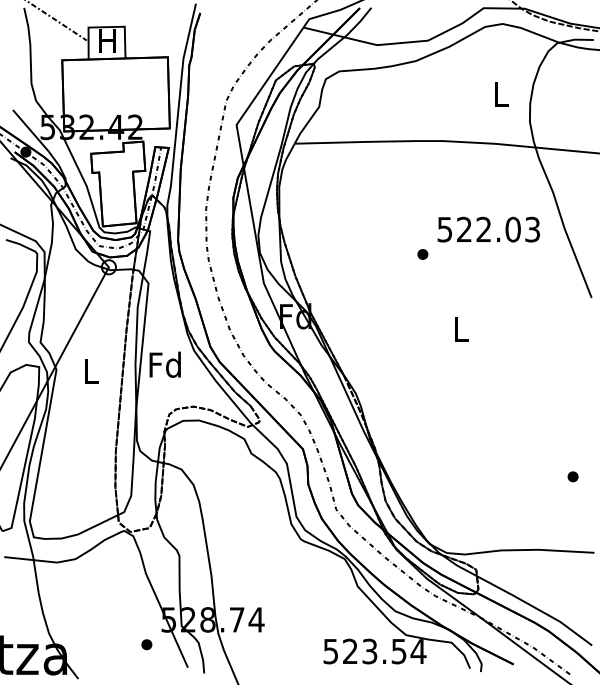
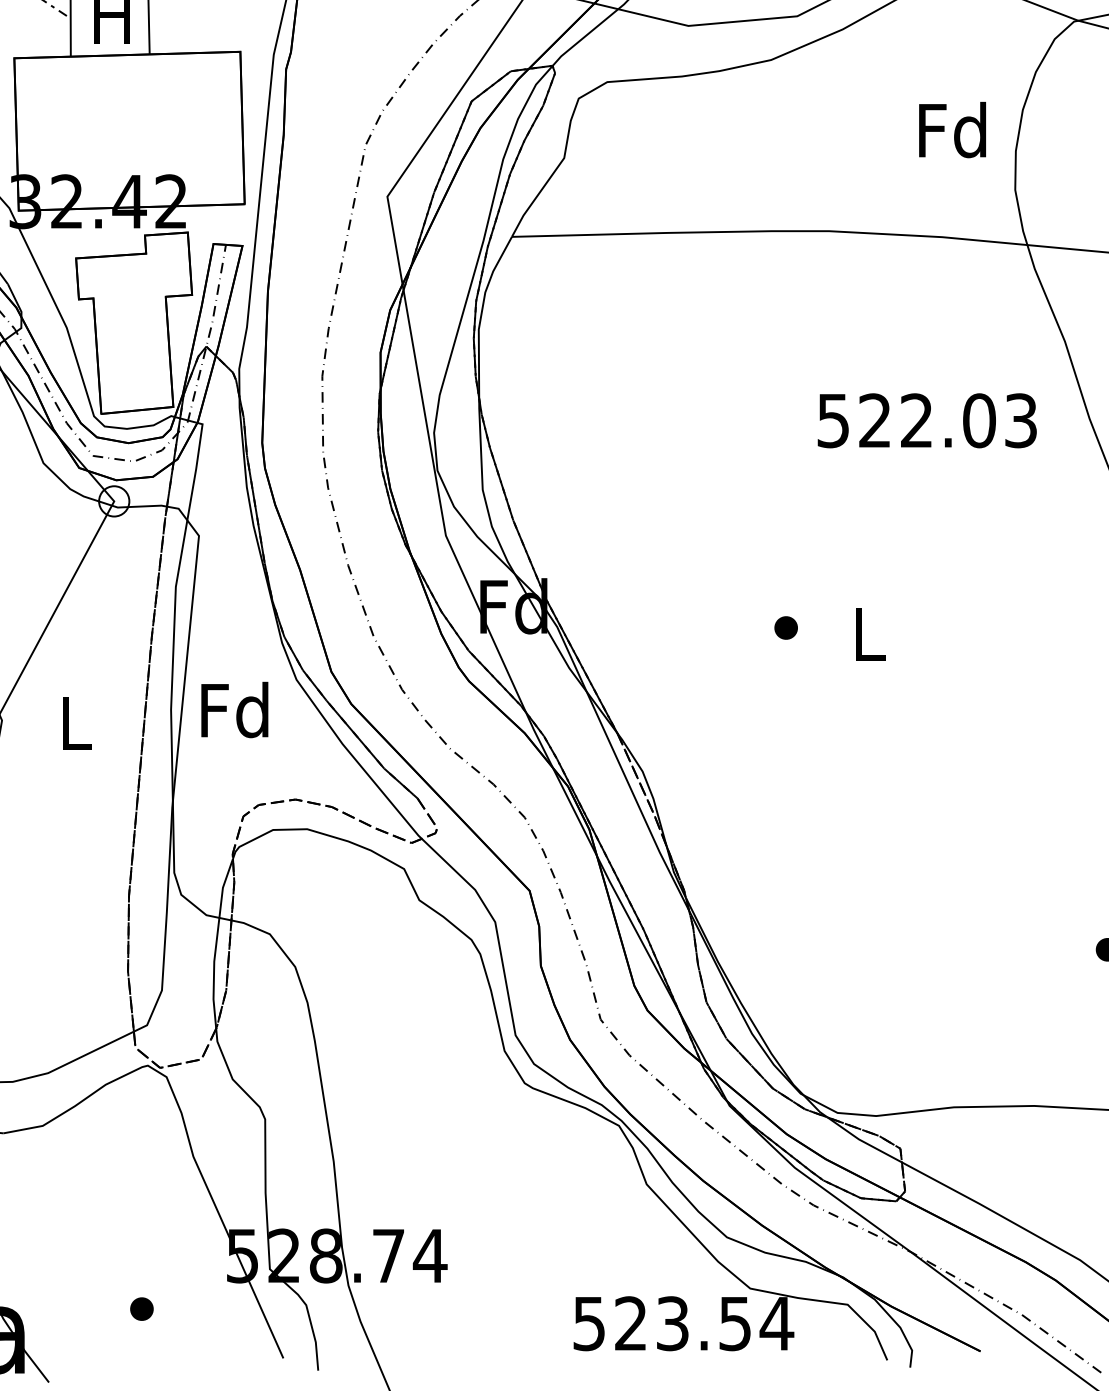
text: (500, 93) -> (952, 129), L -> Fd
part: (422, 254) -> (785, 628), moved
part: (146, 644) -> (141, 1308), moved

